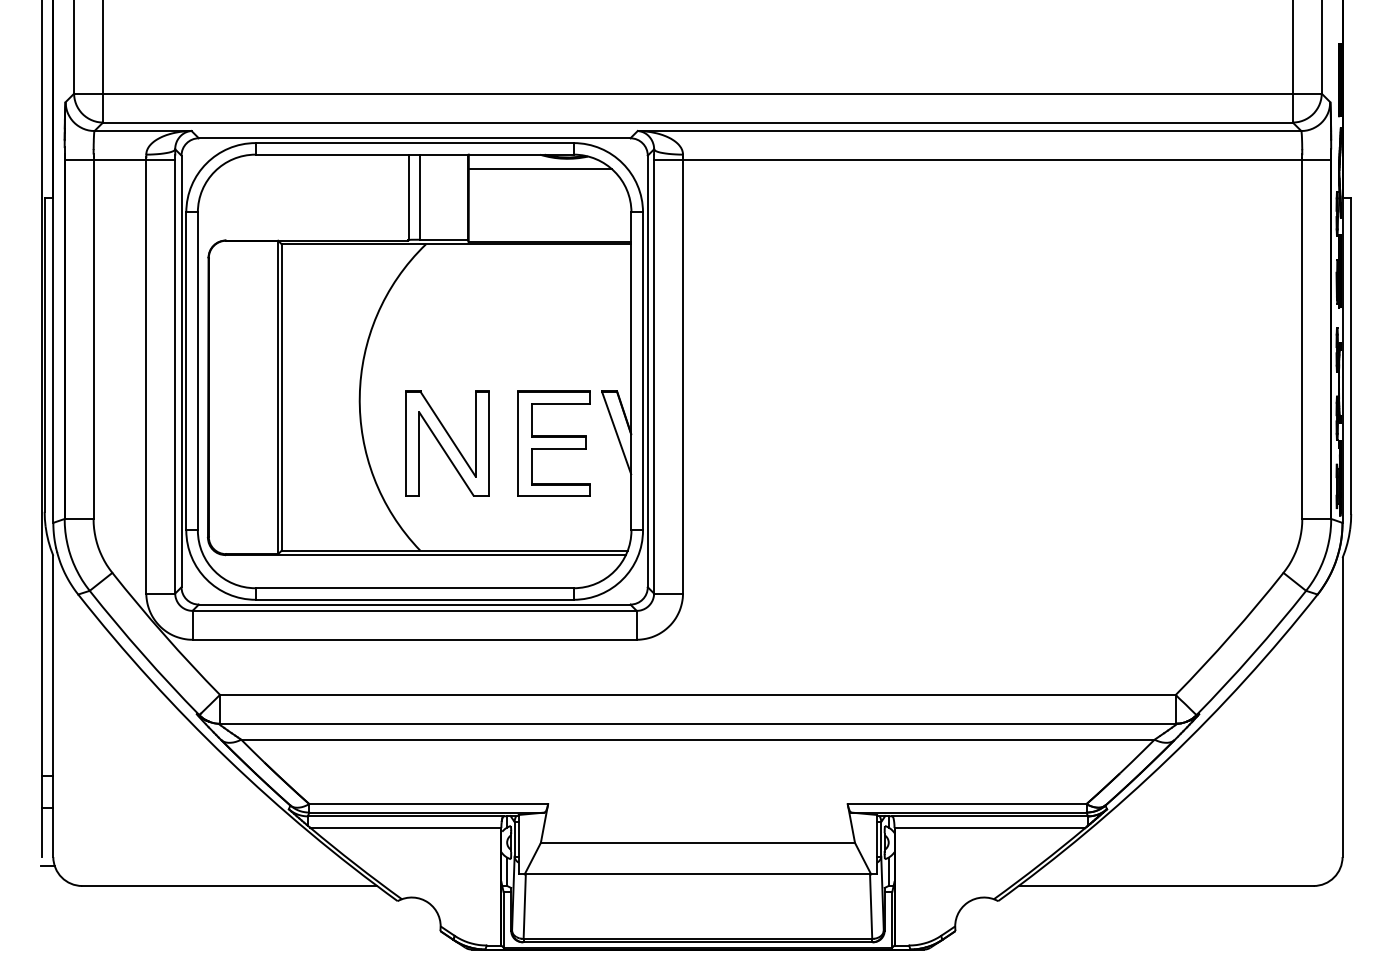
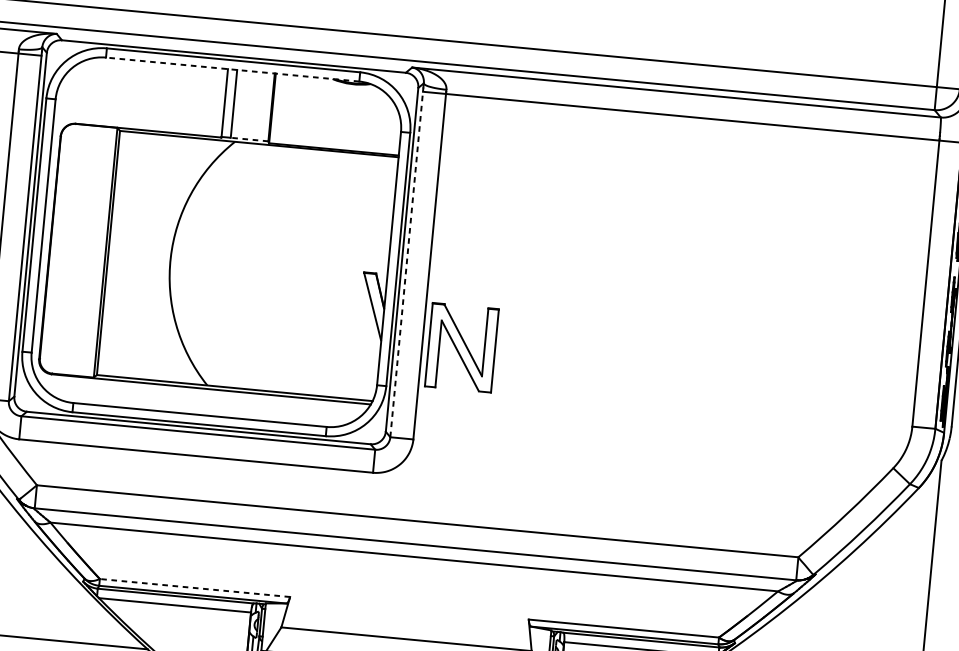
line: (414, 154) -> (232, 69), solid -> dashed
line: (539, 169) -> (331, 90), removed
line: (443, 239) -> (249, 139), solid -> dashed
line: (654, 373) -> (407, 261), solid -> dashed
part: (447, 443) -> (461, 347), moved
part: (553, 443) -> (321, 310), removed
line: (428, 804) -> (194, 588), solid -> dashed

